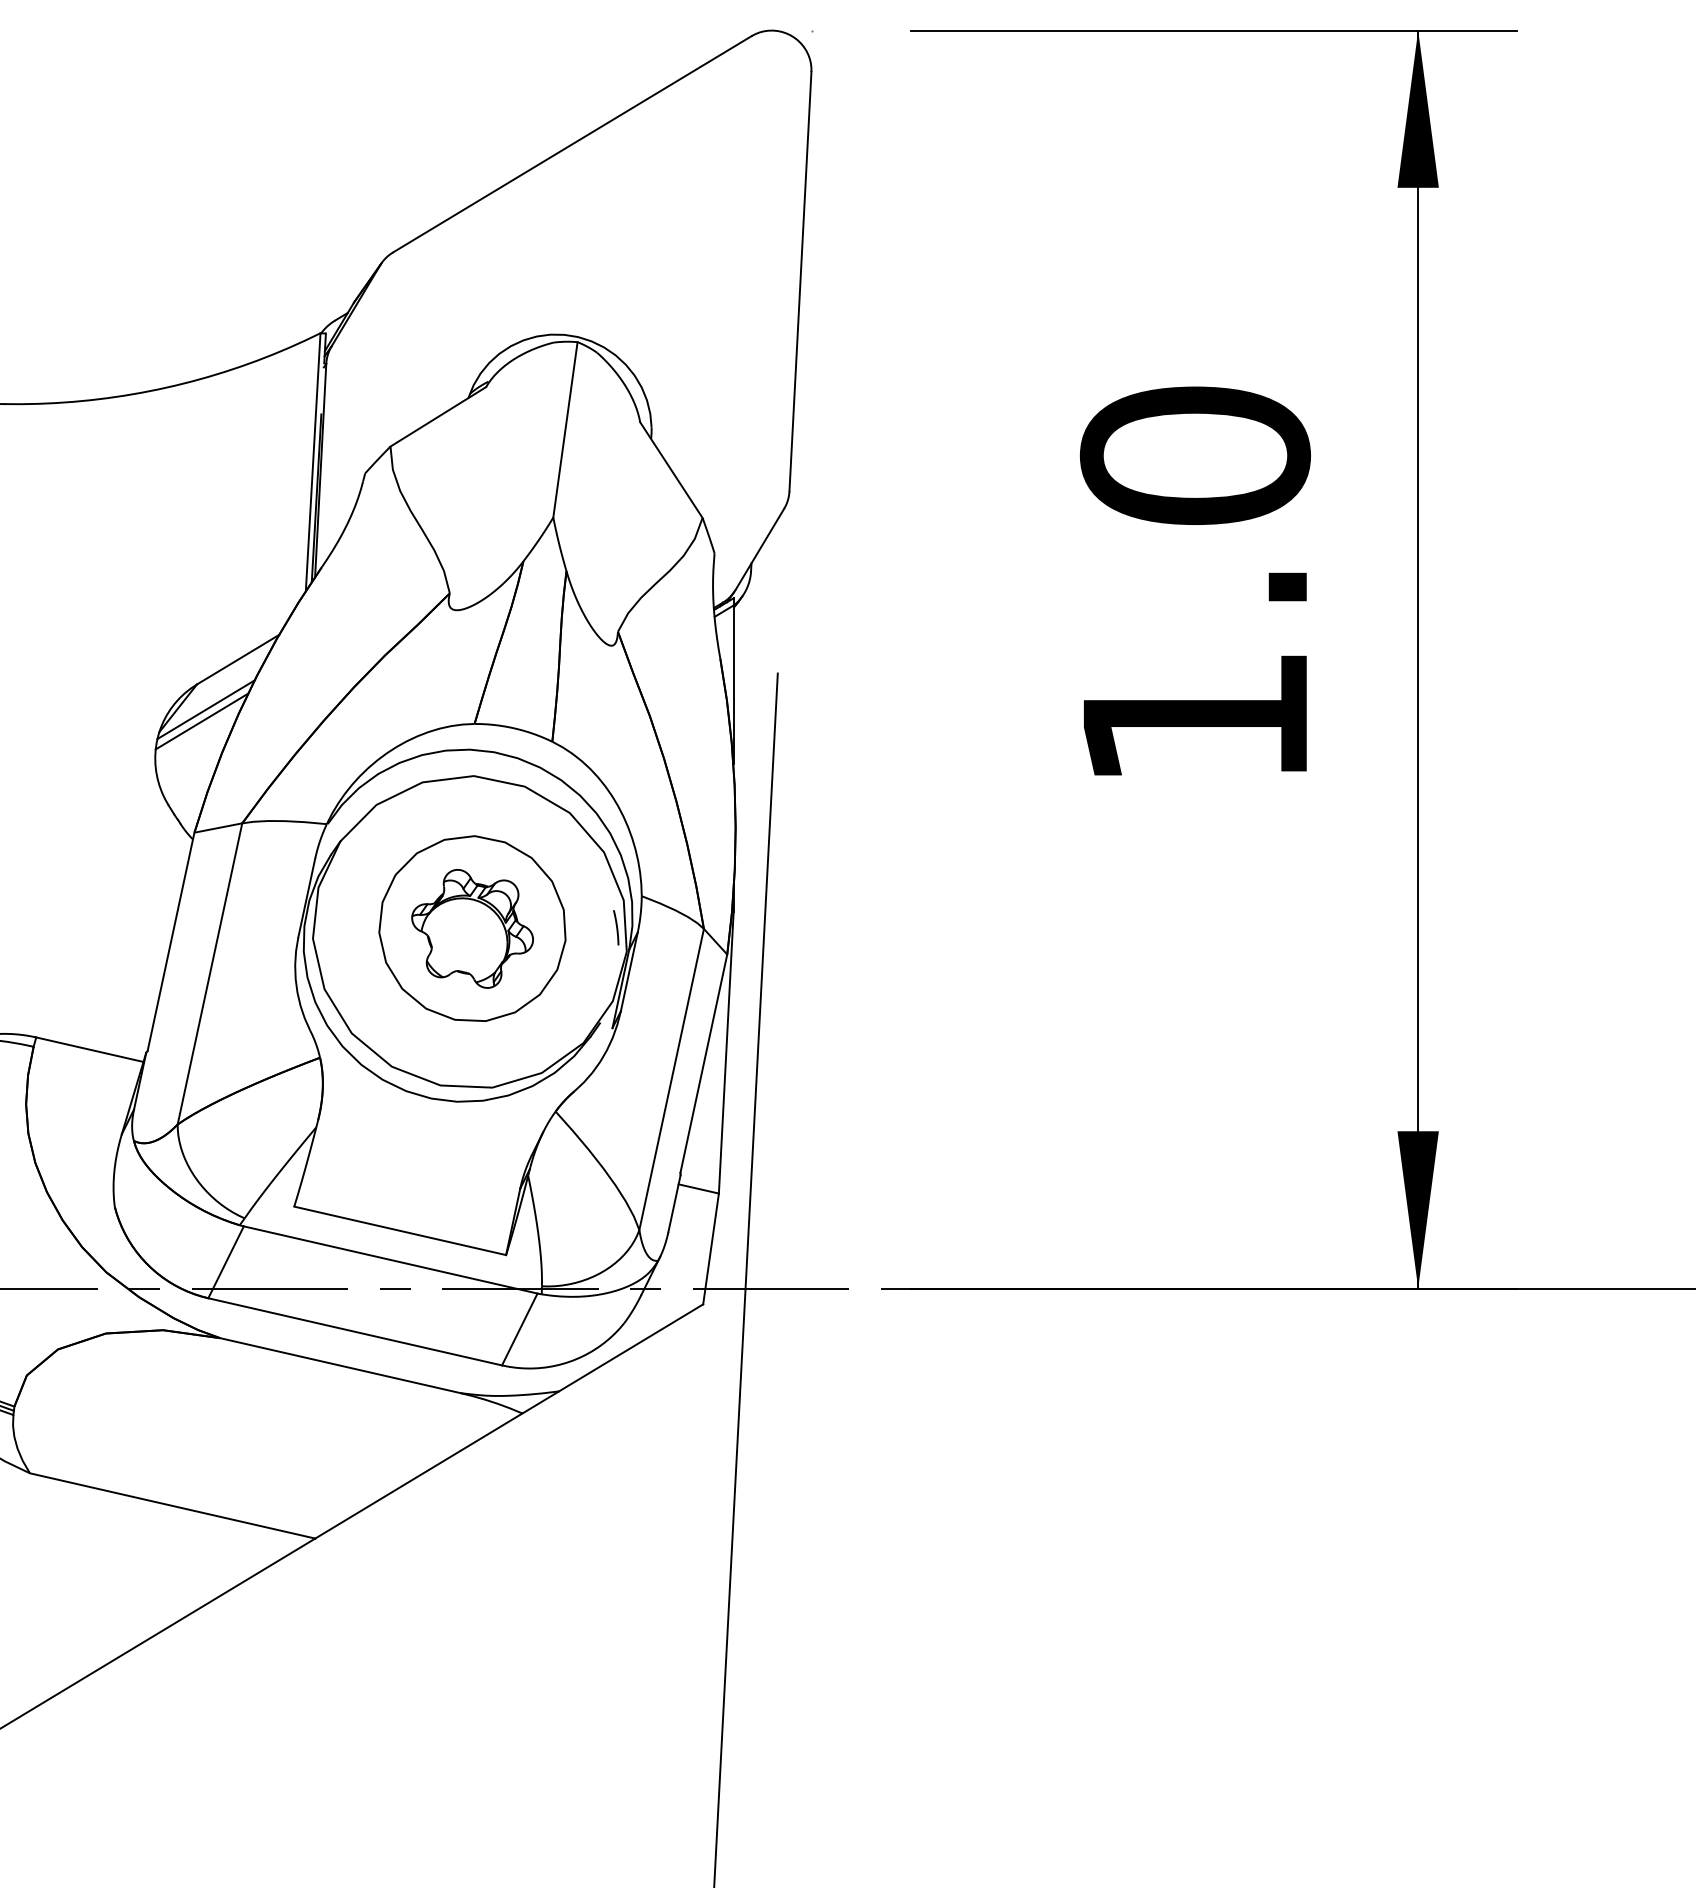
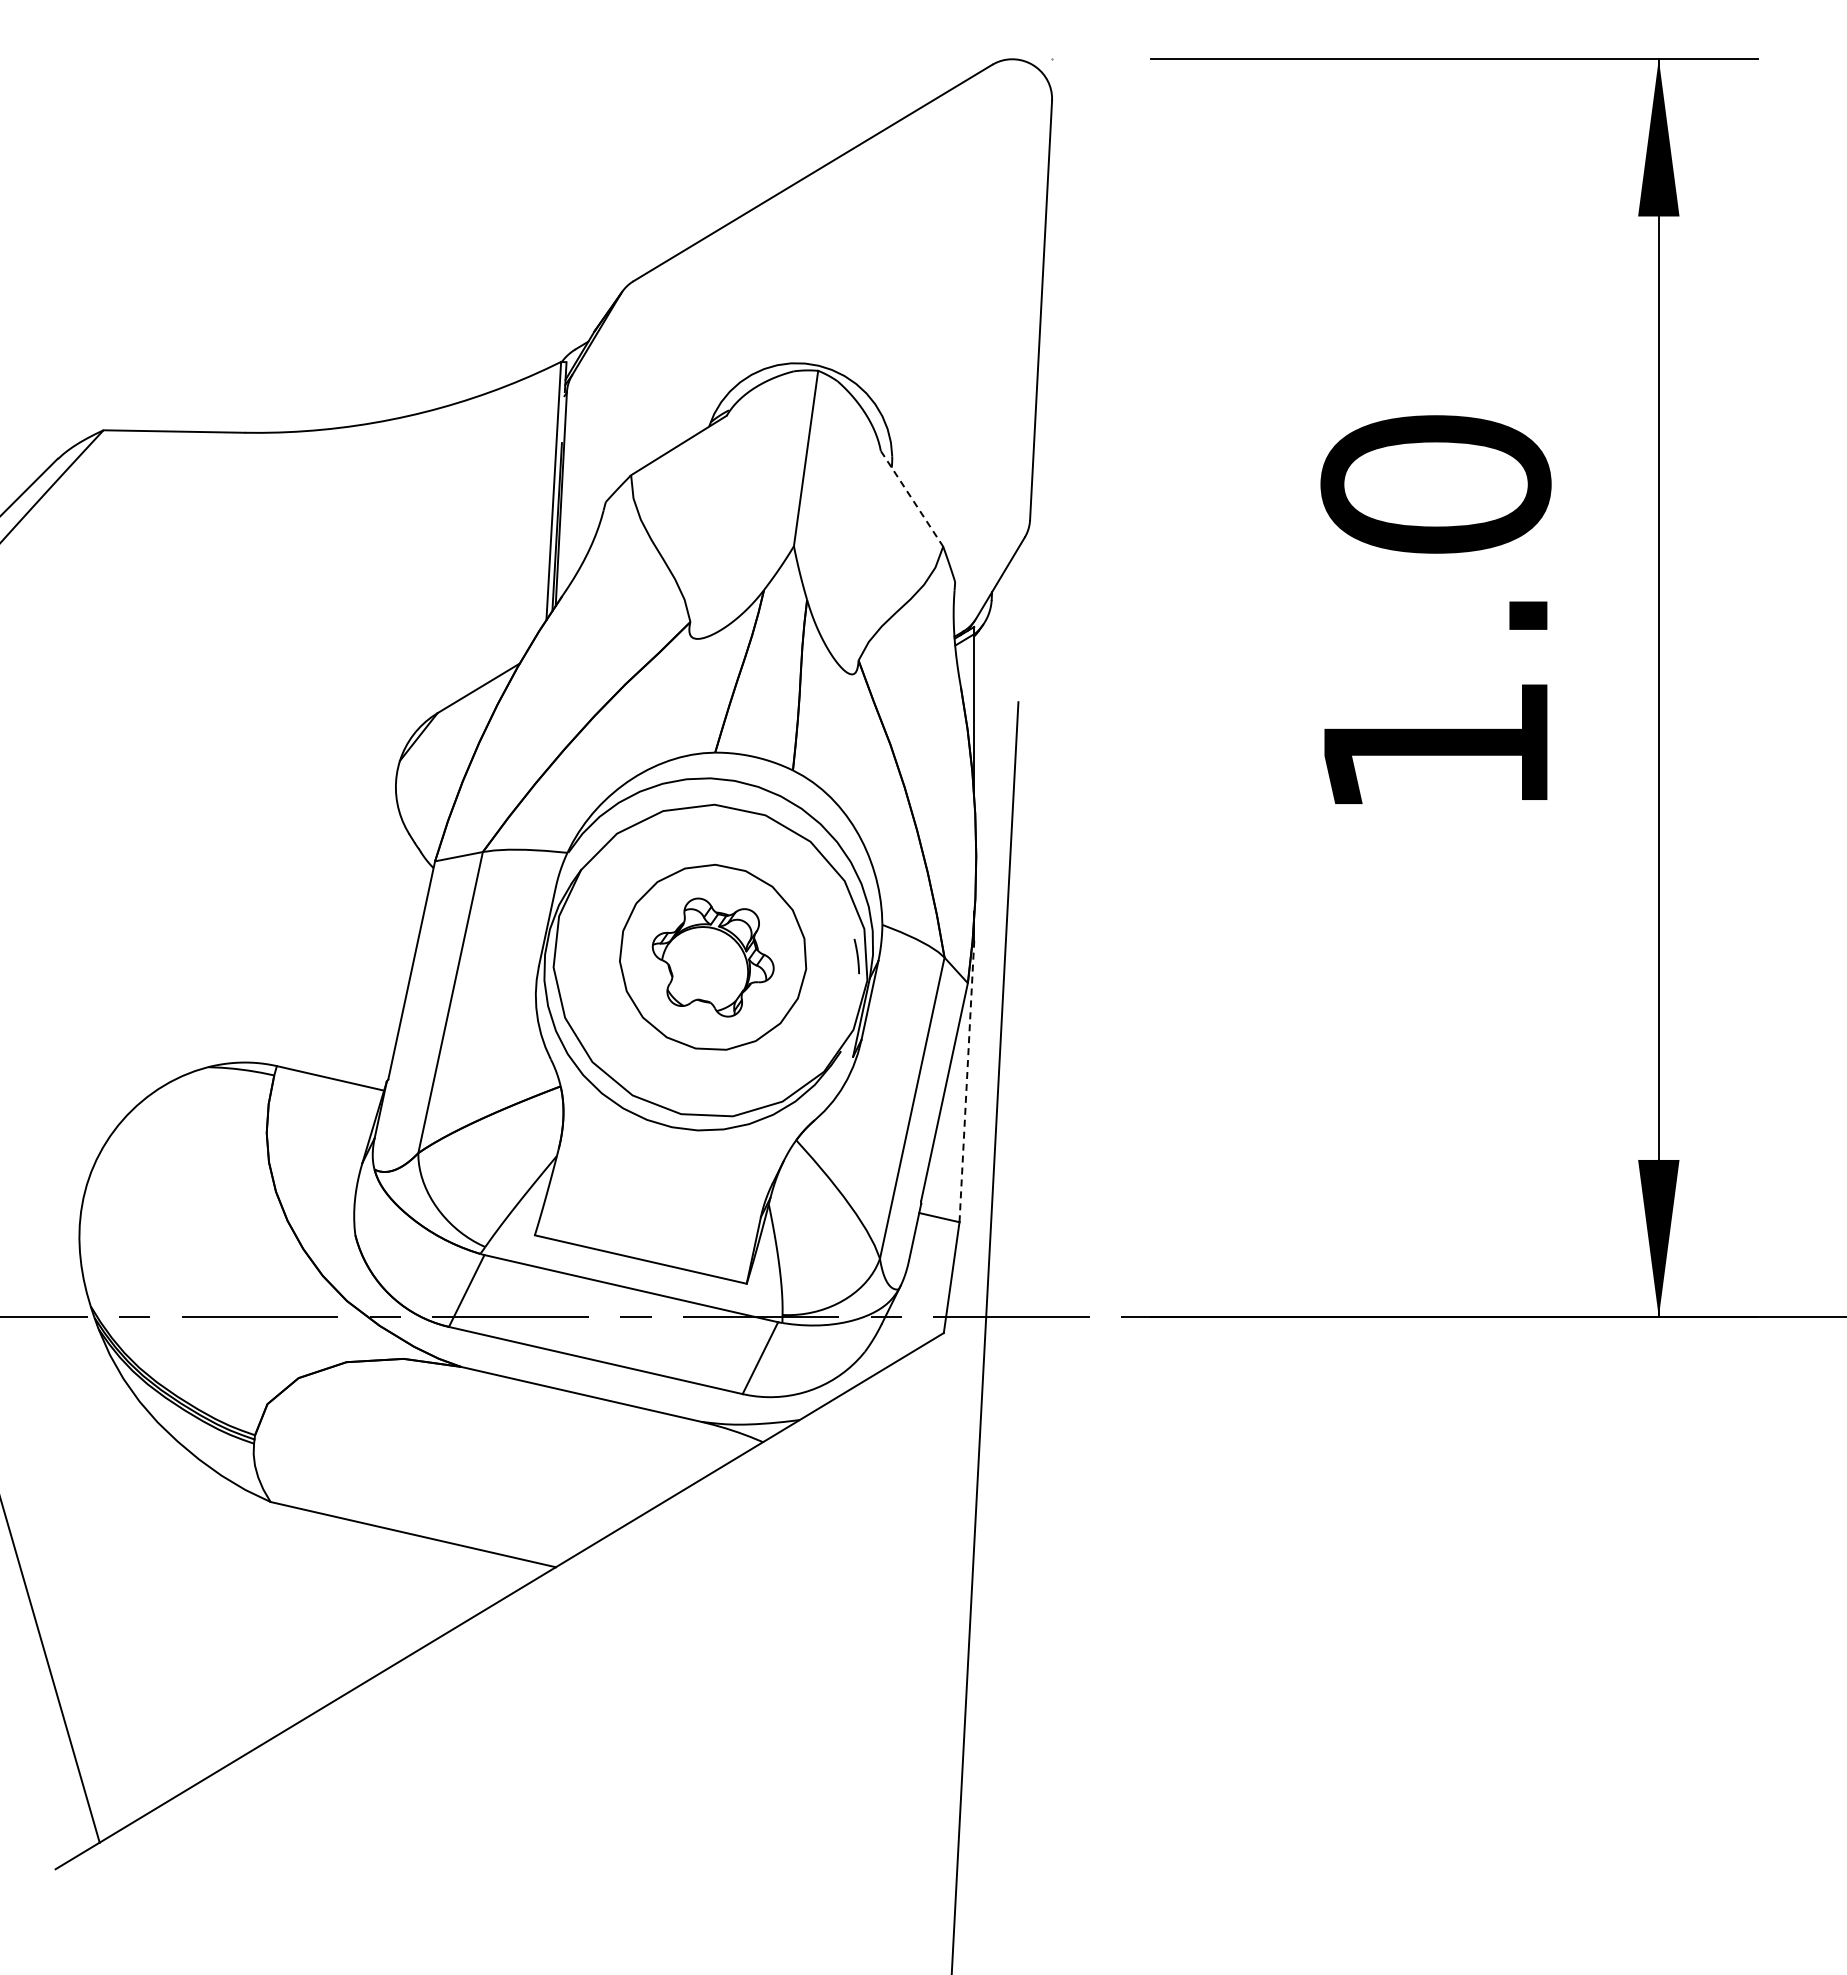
line: (670, 469) -> (911, 498), solid -> dashed
line: (205, 708) -> (446, 737), removed
line: (201, 721) -> (442, 750), removed
line: (725, 1052) -> (966, 1081), solid -> dashed

